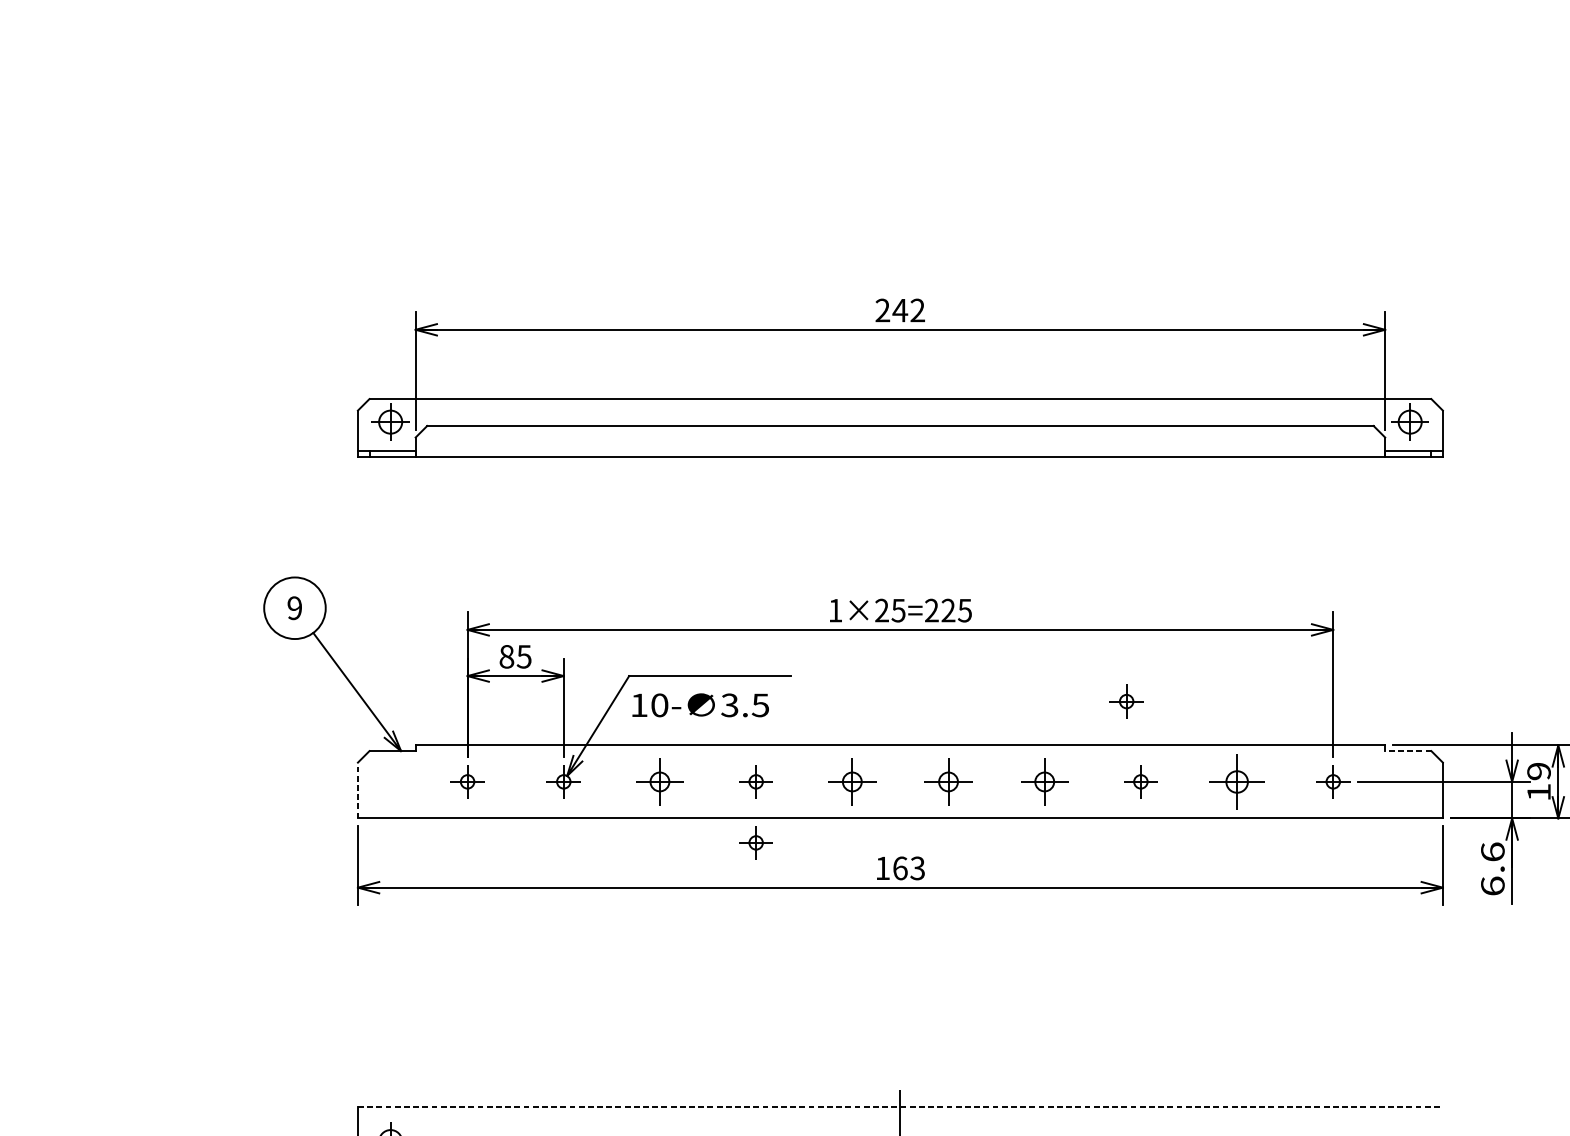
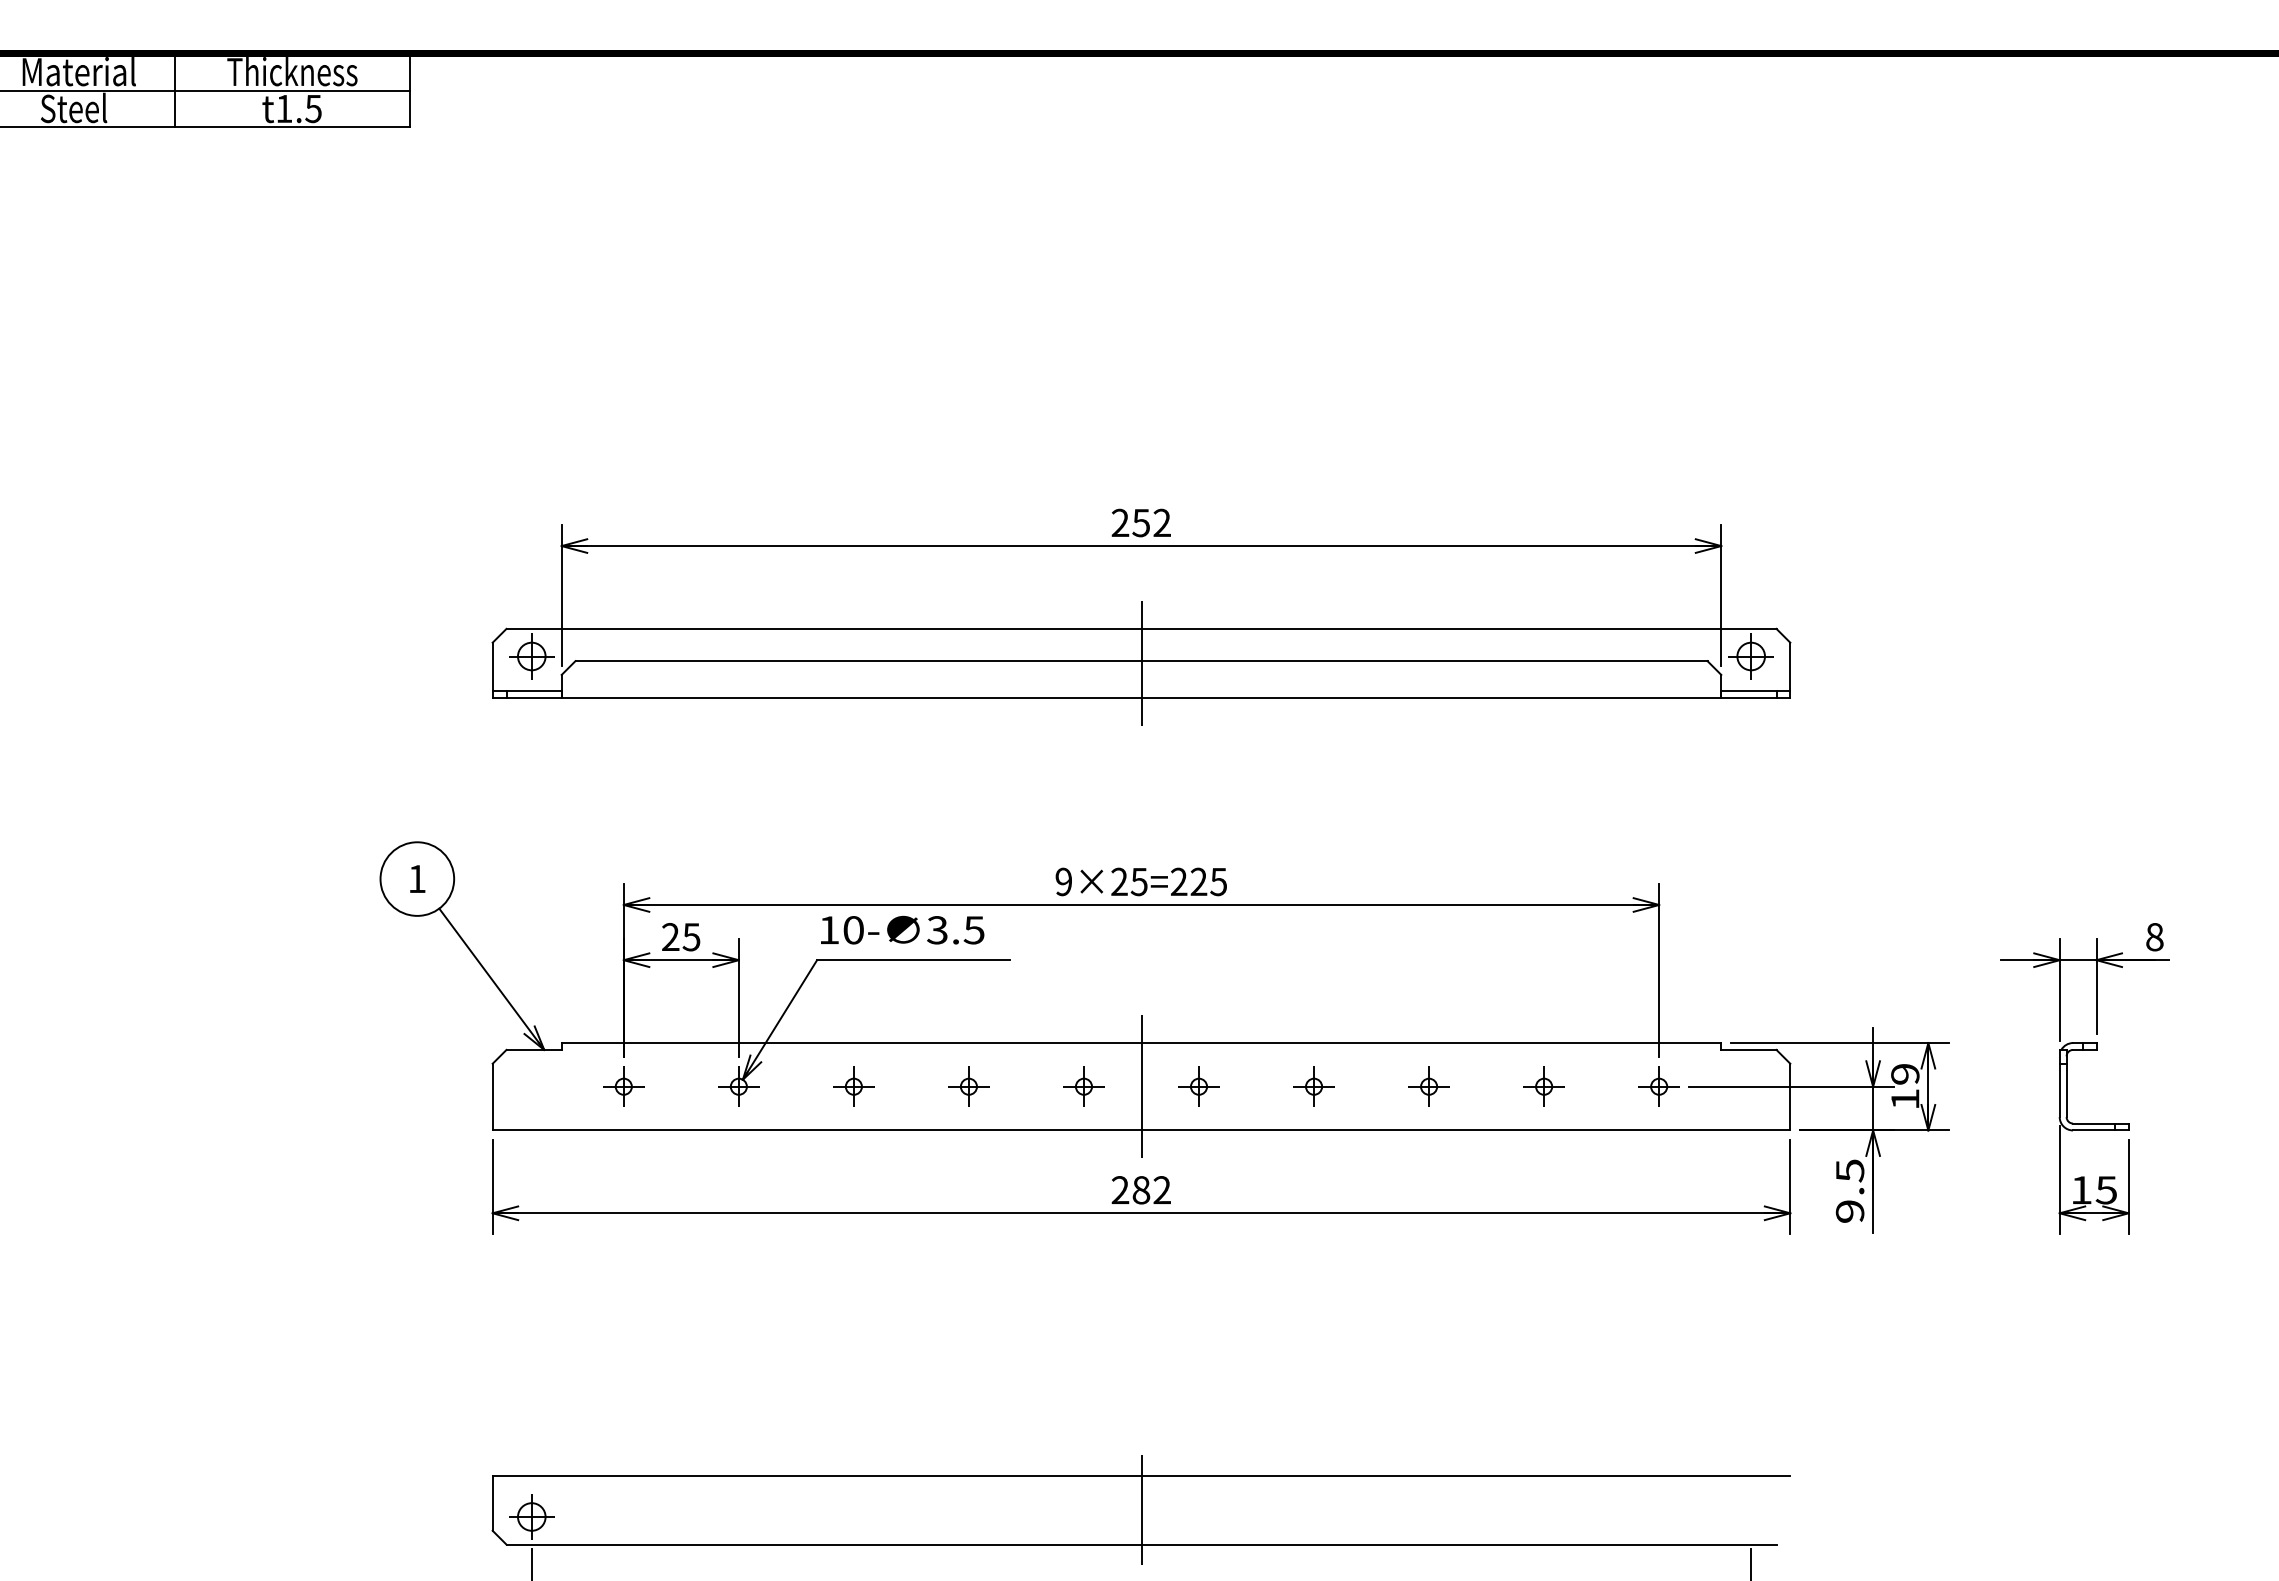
text: (899, 310) -> (1140, 523), 242 -> 252
line: (900, 427) -> (1141, 663), added
text: (294, 607) -> (416, 878), 9 -> 1
text: (835, 610) -> (1063, 881), 1×25=225 -> 9×25=225
text: (506, 657) -> (670, 937), 85 -> 25
part: (1126, 701) -> (1411, 990), removed
text: (700, 704) -> (902, 929), moved
line: (1407, 750) -> (1748, 1049), dashed -> solid
part: (659, 781) -> (853, 1086), size x0.71
part: (851, 781) -> (1083, 1086), size x0.71
line: (900, 781) -> (1141, 1086), added
part: (948, 781) -> (1198, 1086), size x0.71
part: (1044, 781) -> (1313, 1086), size x0.71
part: (1236, 781) -> (1543, 1086), size x0.62
line: (357, 790) -> (492, 1096), dashed -> solid
part: (755, 842) -> (968, 1159), removed
text: (899, 868) -> (1140, 1190), 163 -> 282
text: (1492, 868) -> (1849, 1190), 6.6 -> 9.5
line: (900, 1106) -> (1141, 1475), dashed -> solid

